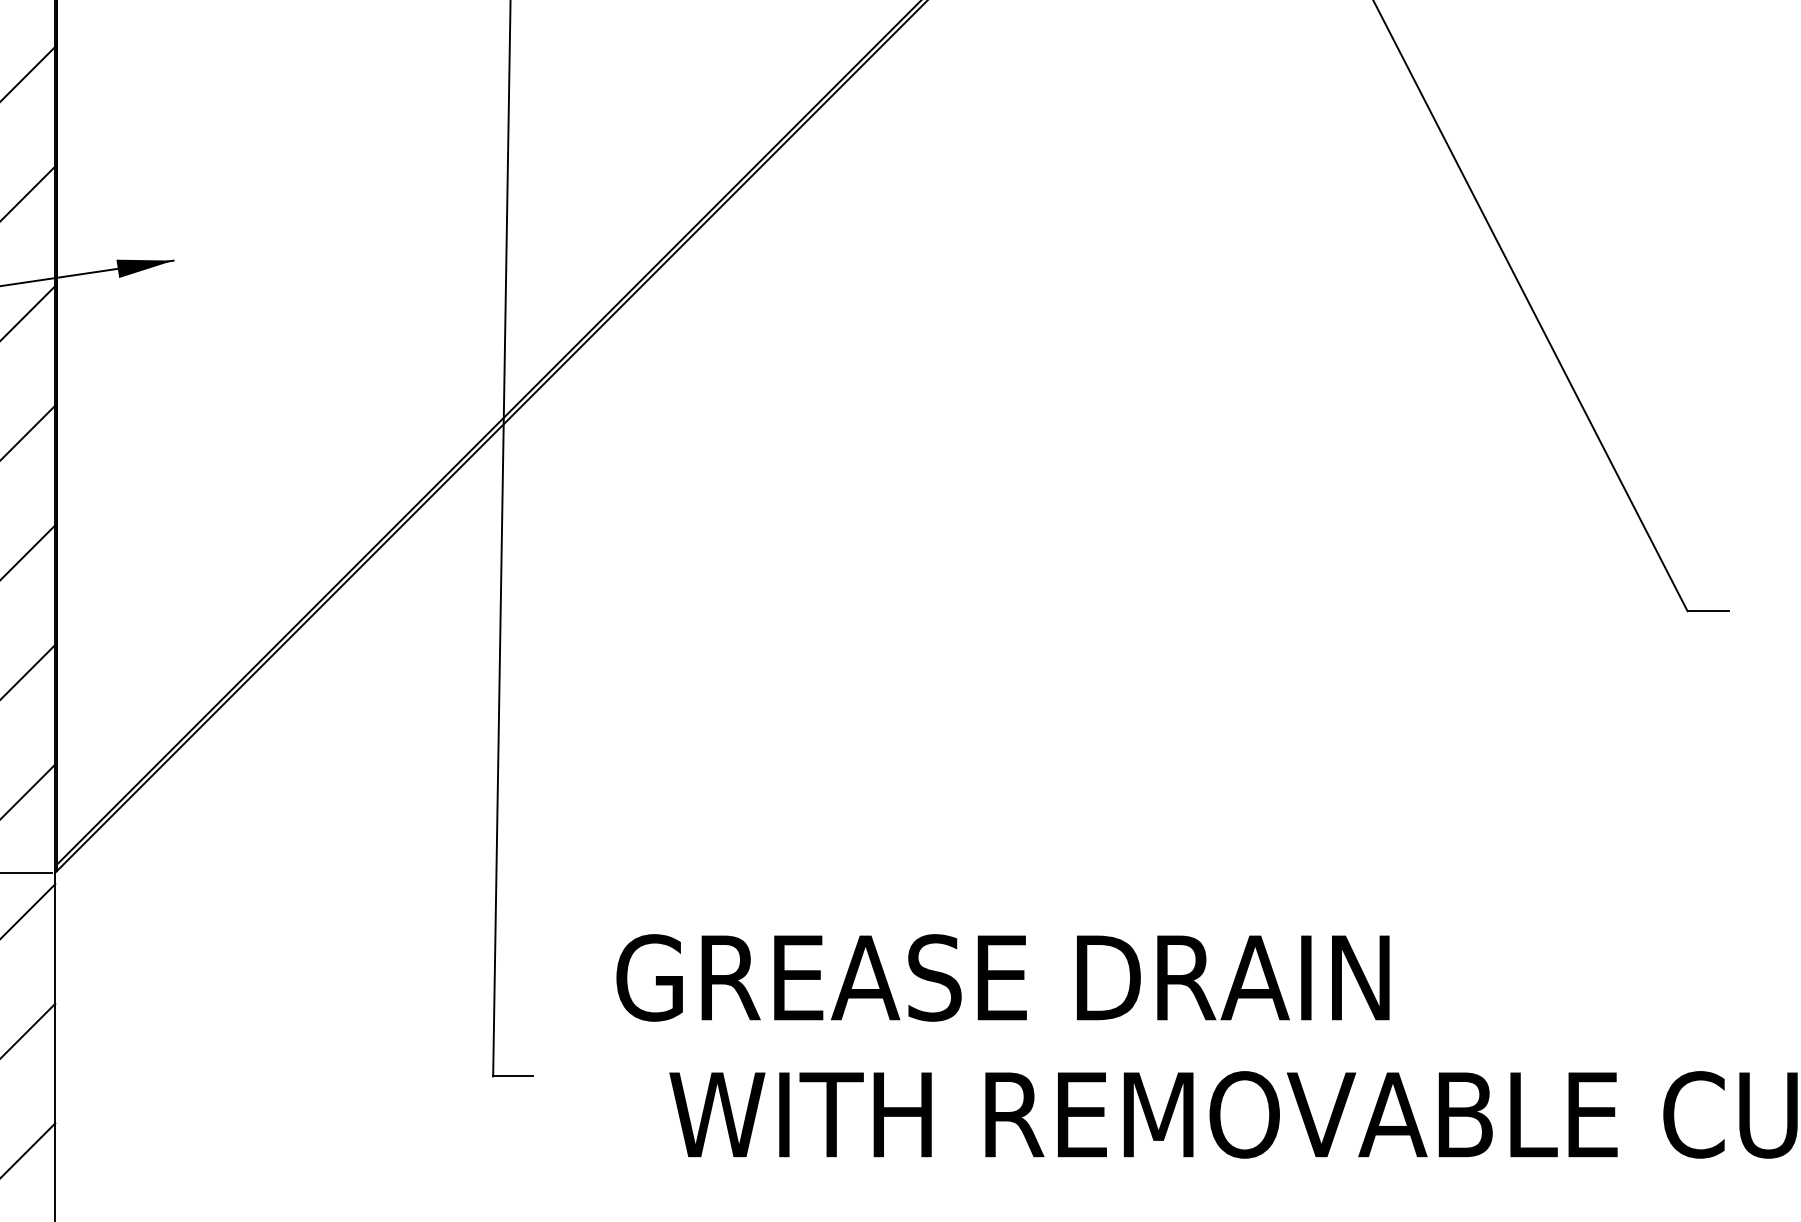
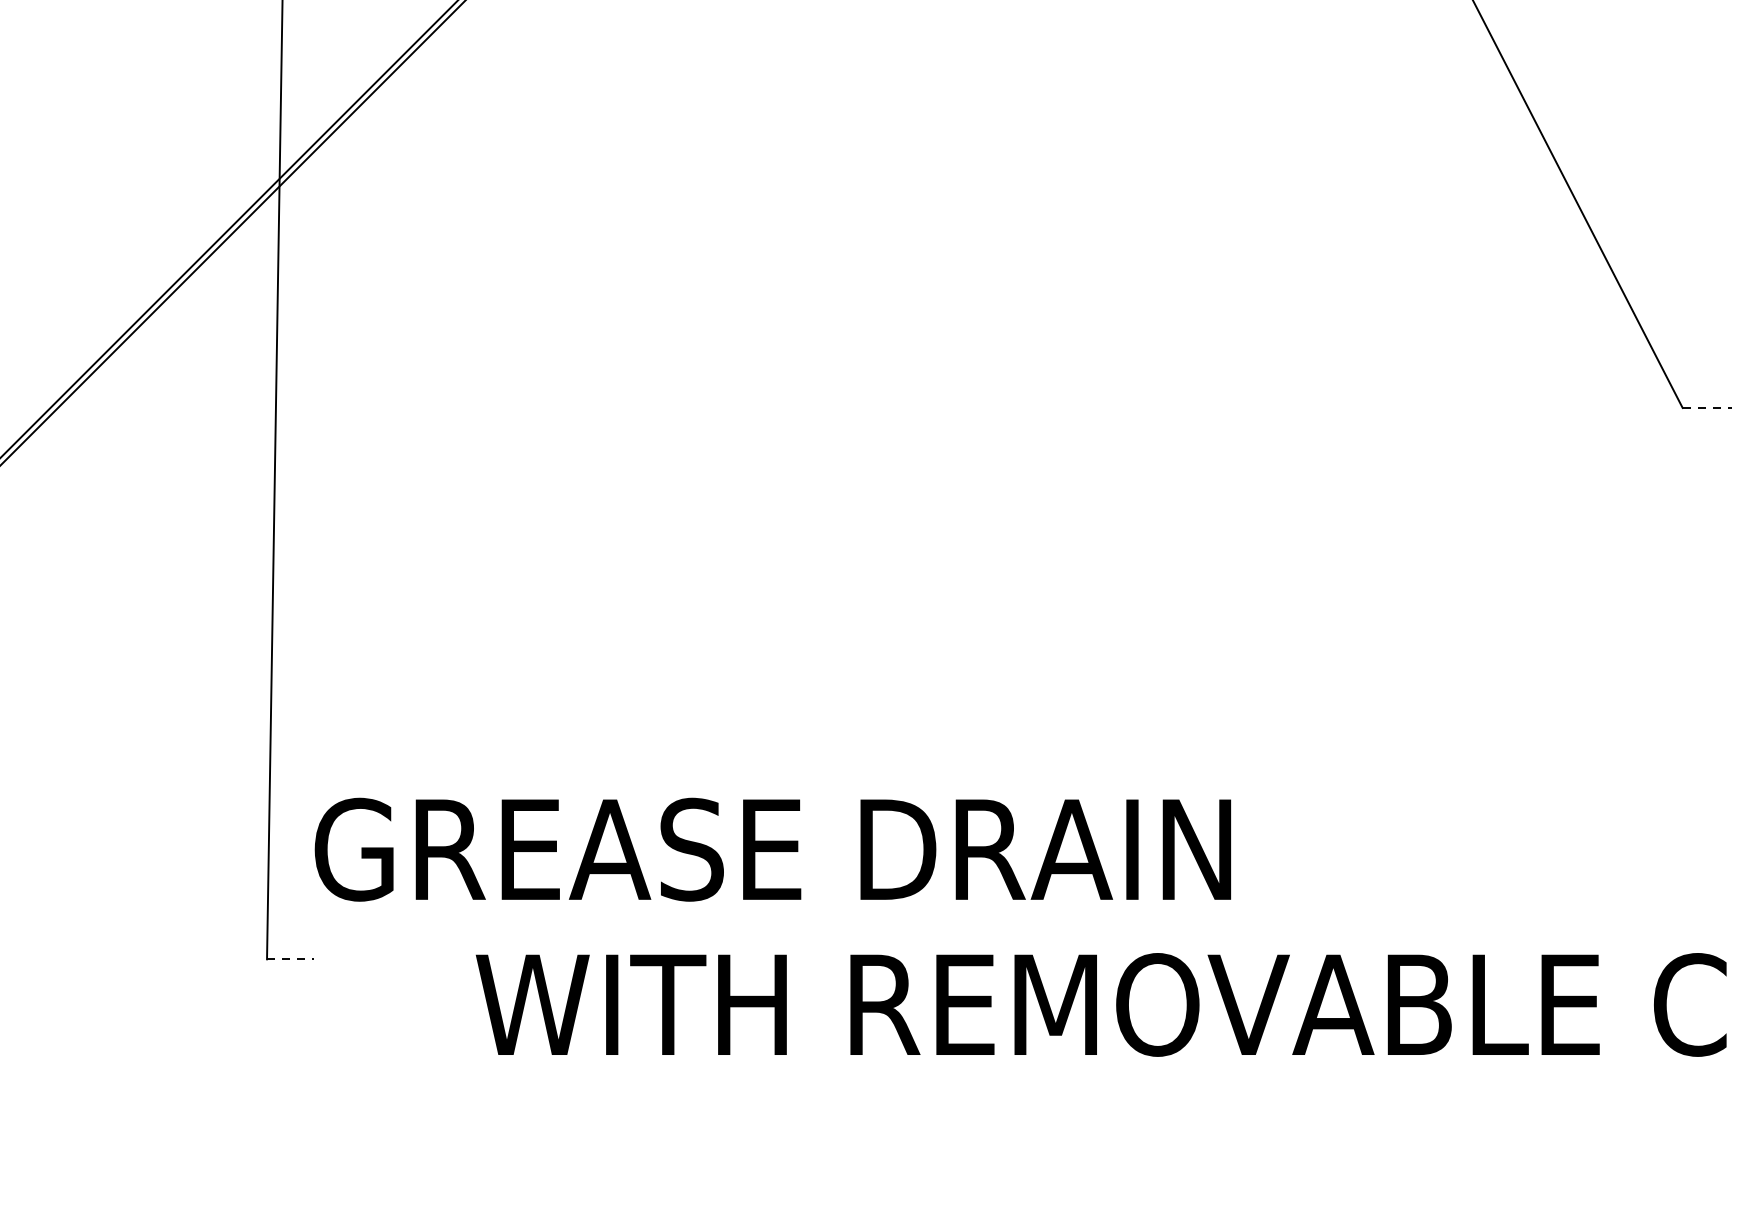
line: (1708, 611) -> (1707, 408), solid -> dashed
text: (1002, 977) -> (772, 849), moved
line: (513, 1076) -> (291, 959), solid -> dashed

